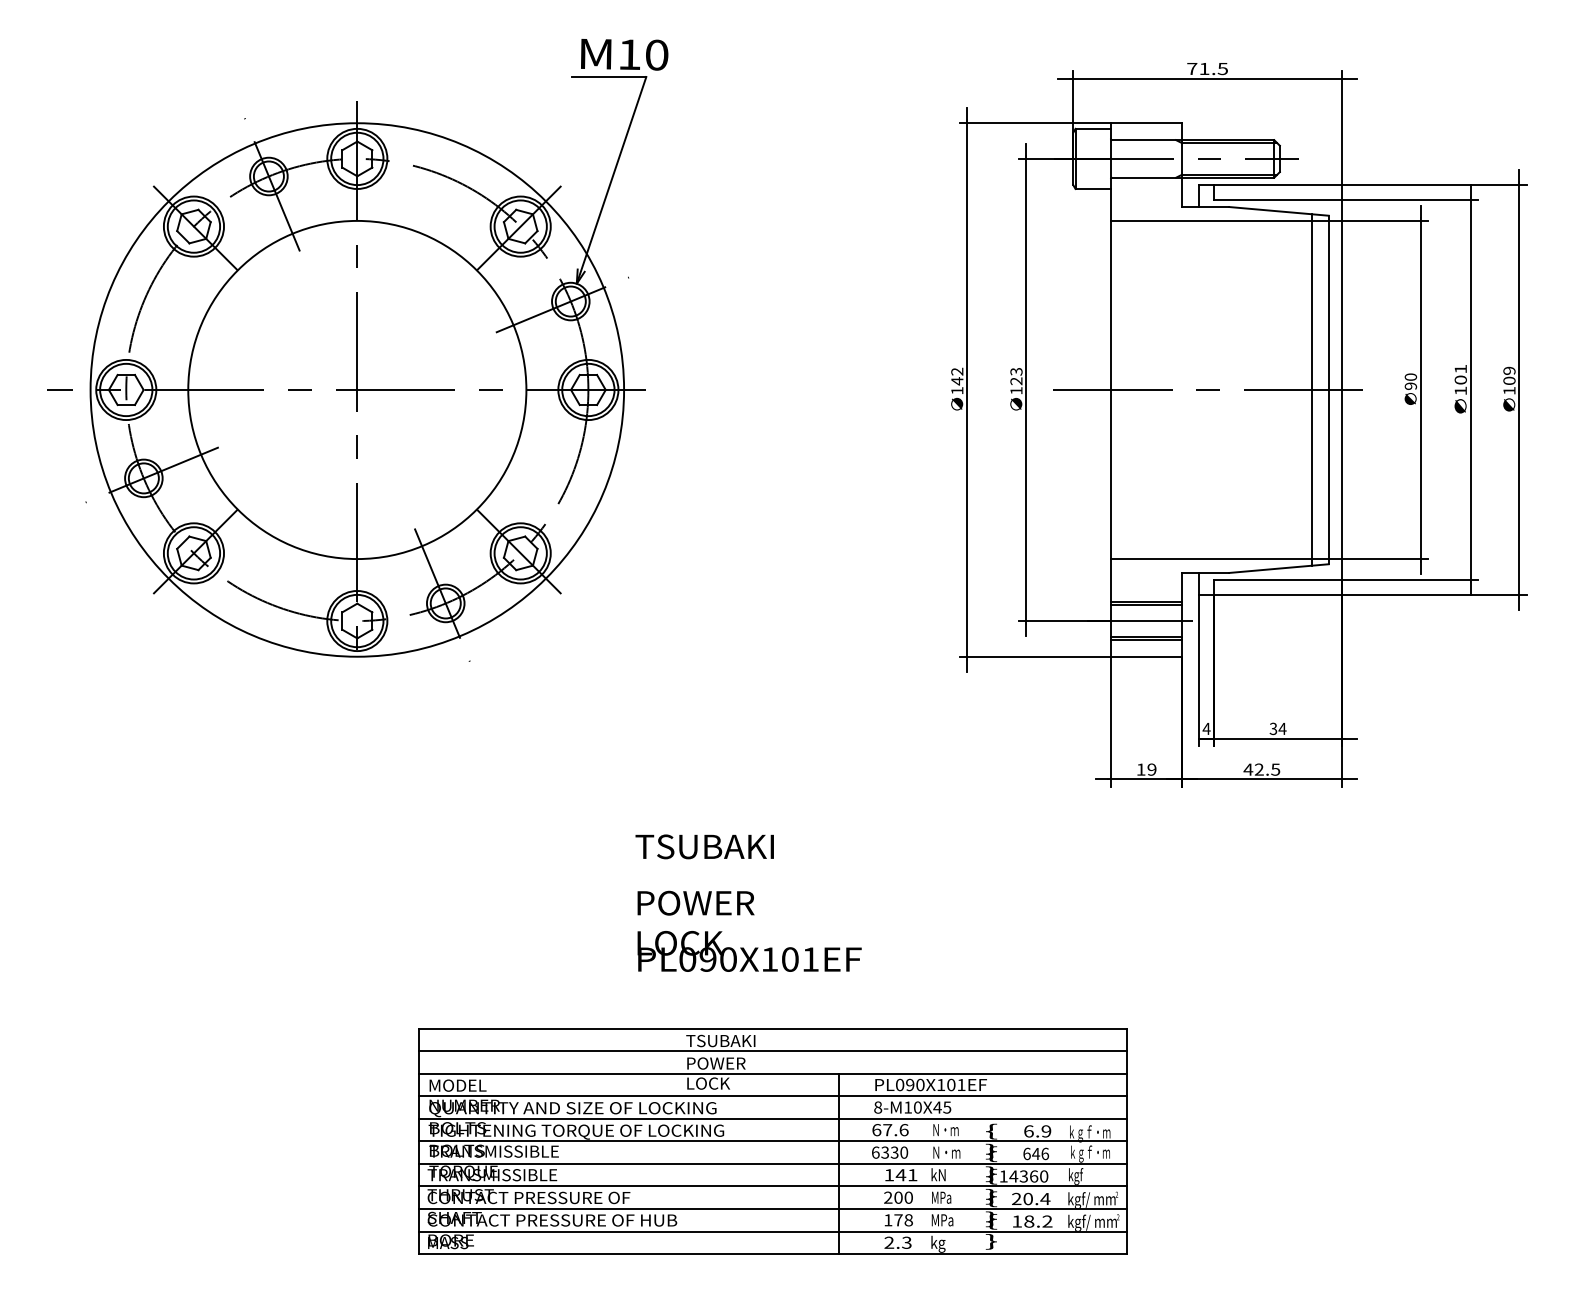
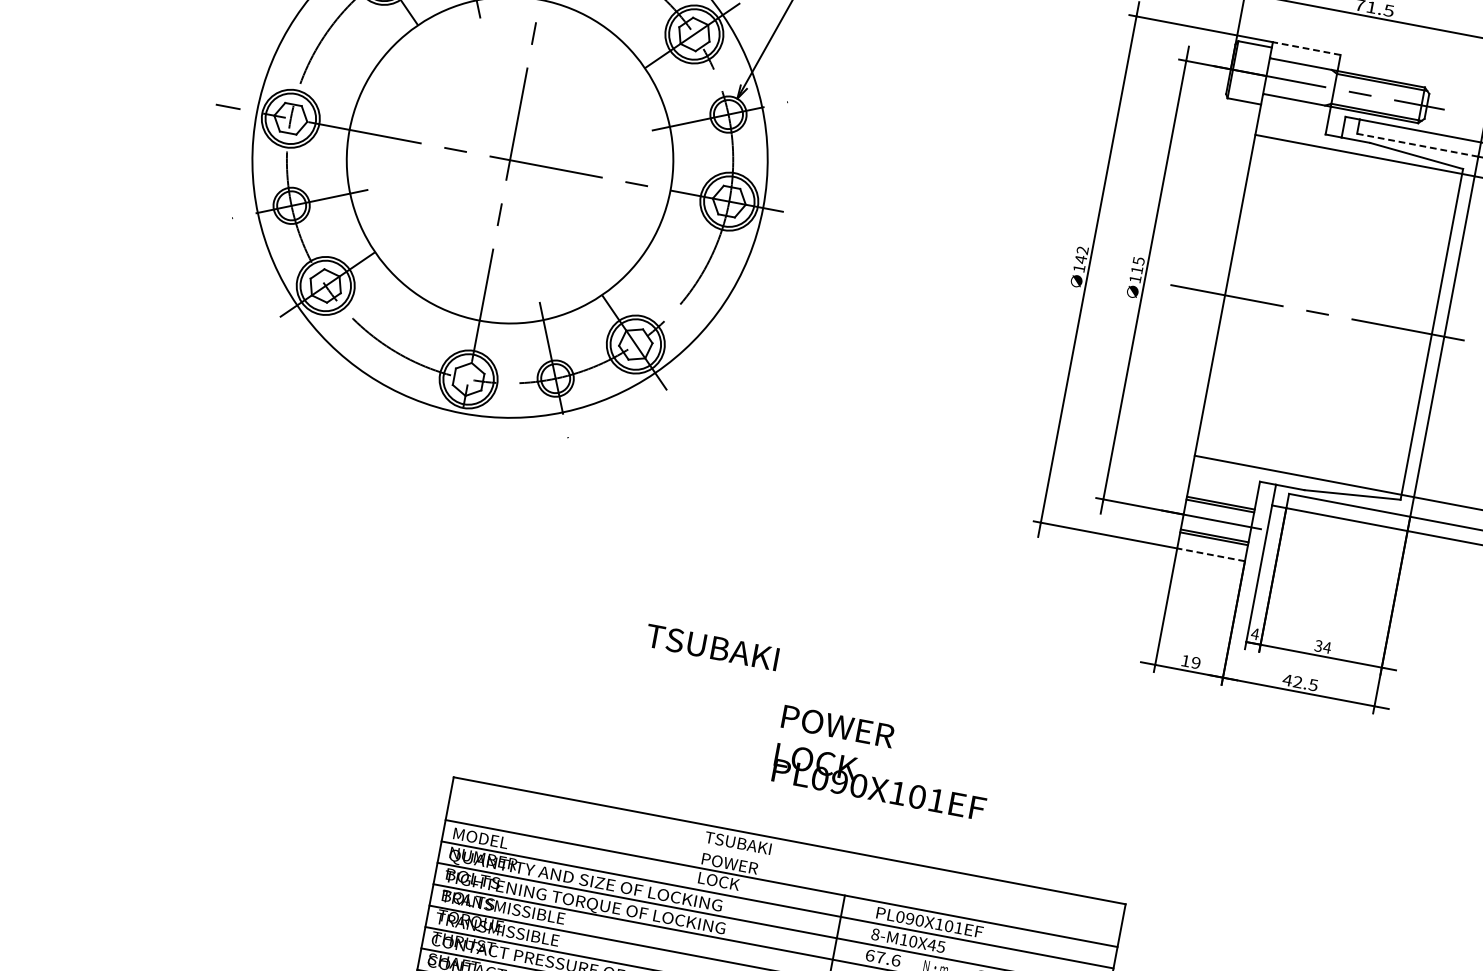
line: (1146, 123) -> (1306, 48), solid -> dashed
line: (1278, 200) -> (1418, 145), solid -> dashed
text: (1016, 376) -> (1137, 265), 123 -> 115
line: (1311, 389) -> (1415, 330), removed
line: (1146, 656) -> (1211, 554), solid -> dashed
text: (704, 846) -> (712, 647), moved
text: (749, 930) -> (883, 762), moved
line: (772, 1051) -> (785, 862), removed

